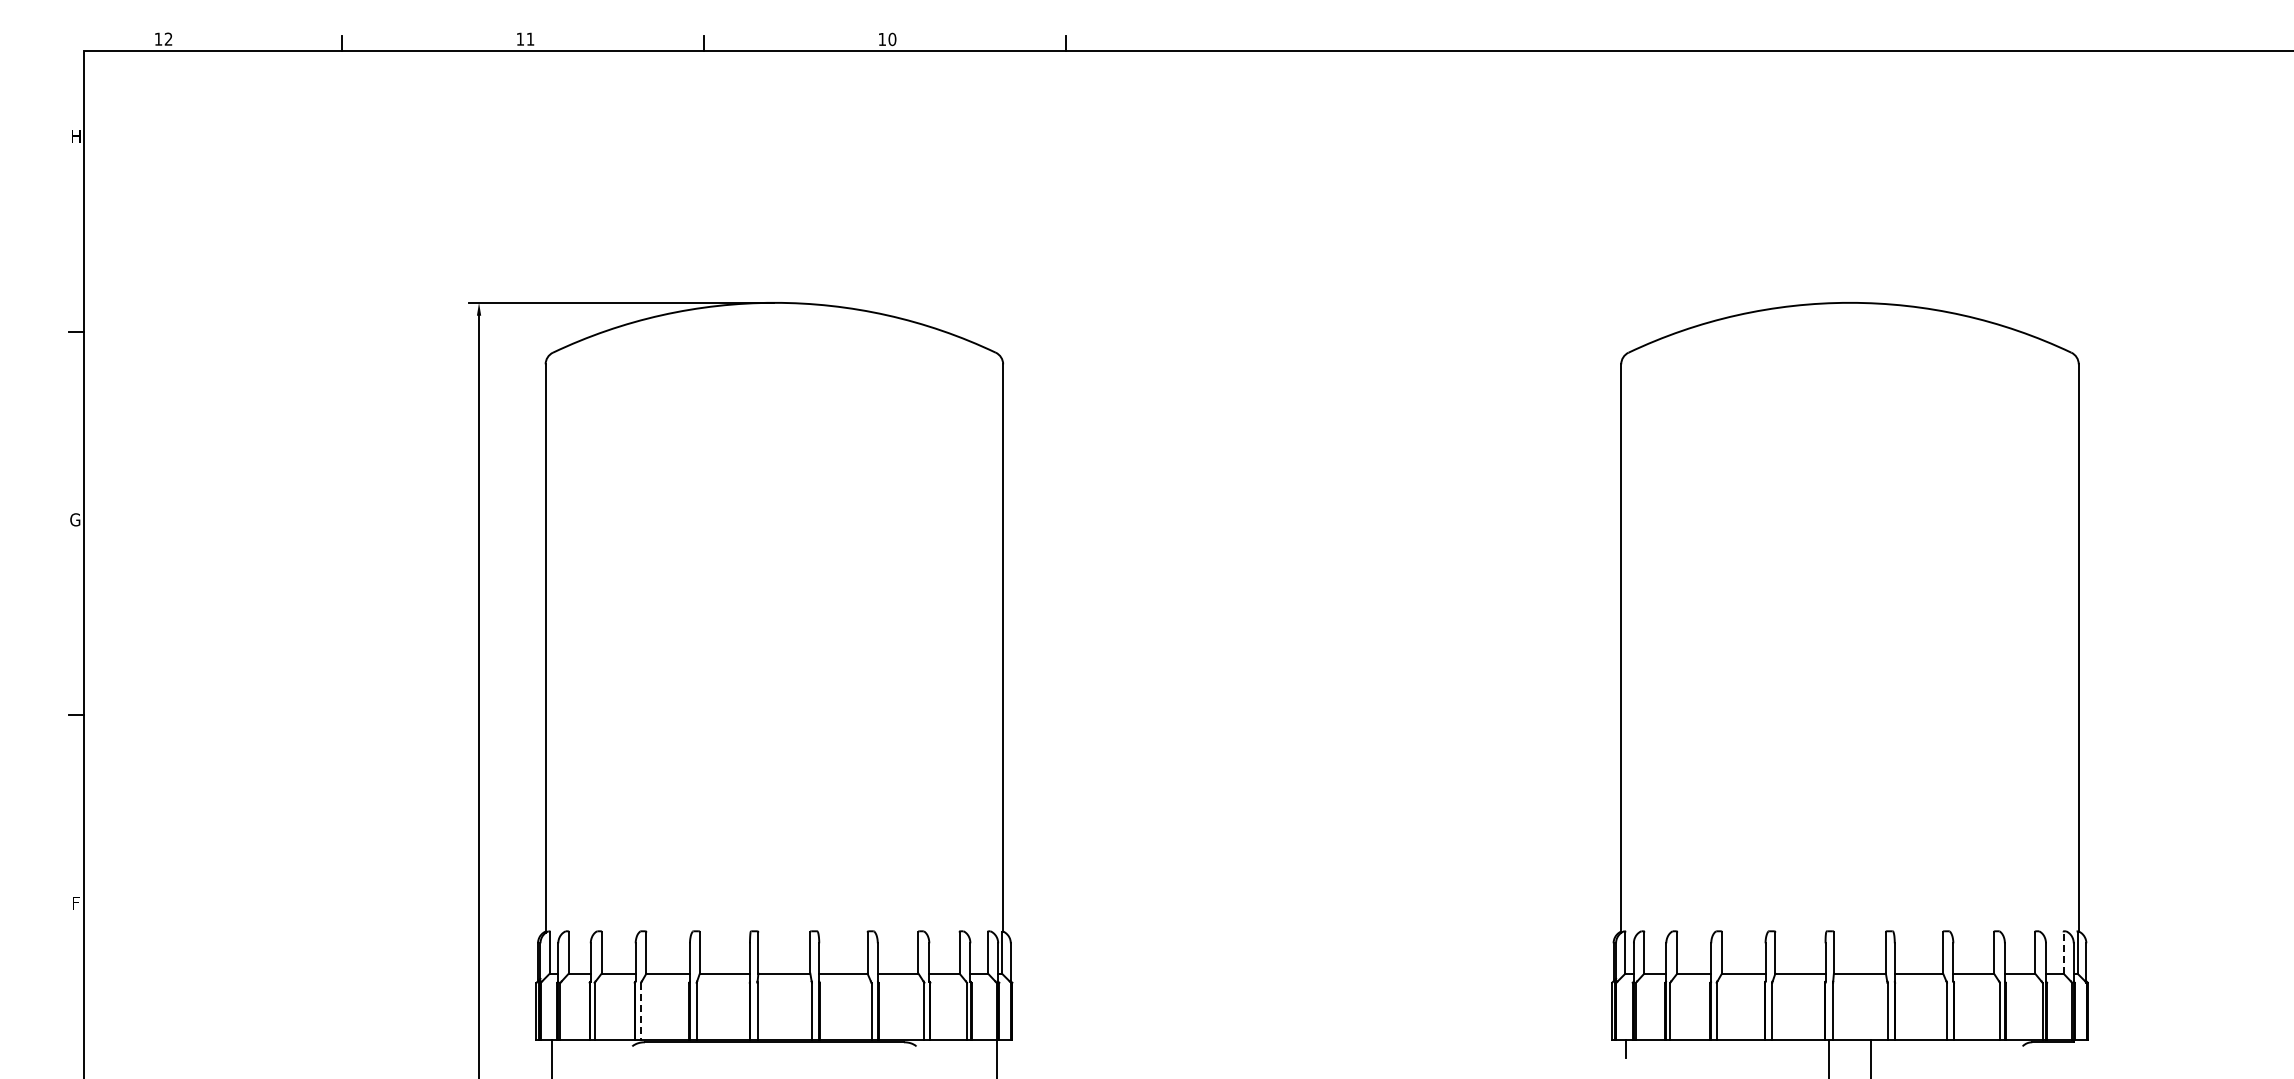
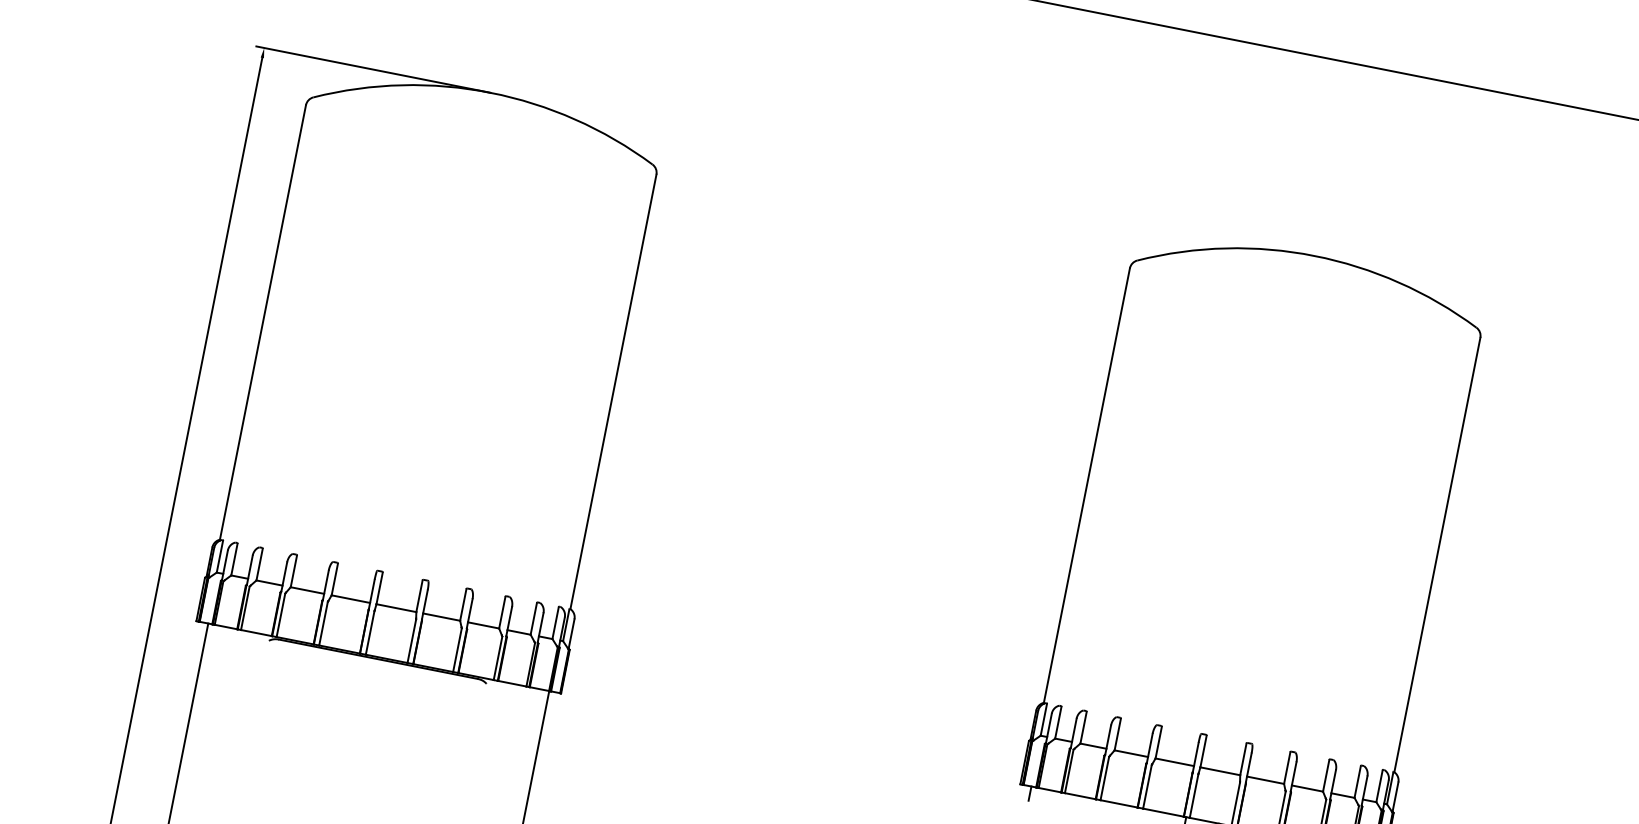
line: (2063, 953) -> (1379, 786), dashed -> solid
line: (641, 1012) -> (281, 616), dashed -> solid

